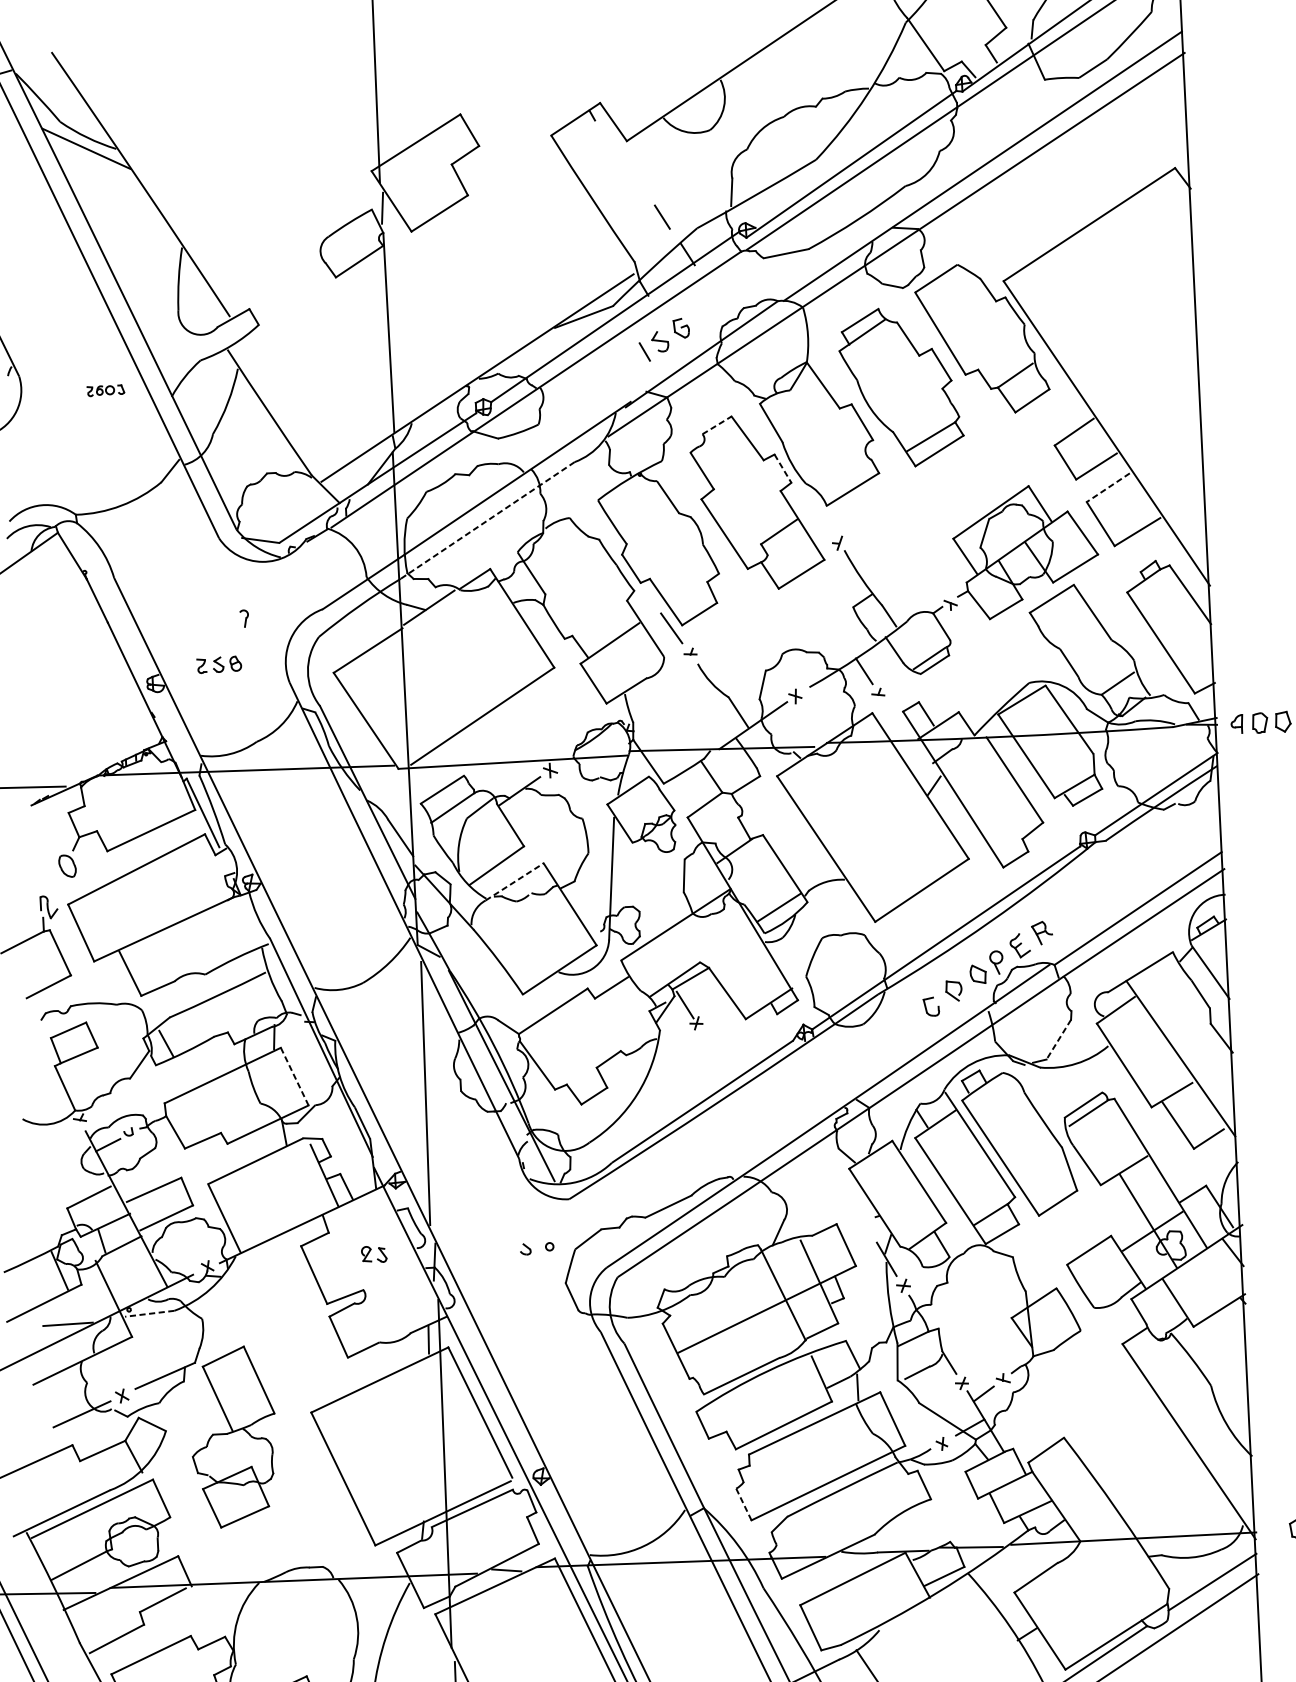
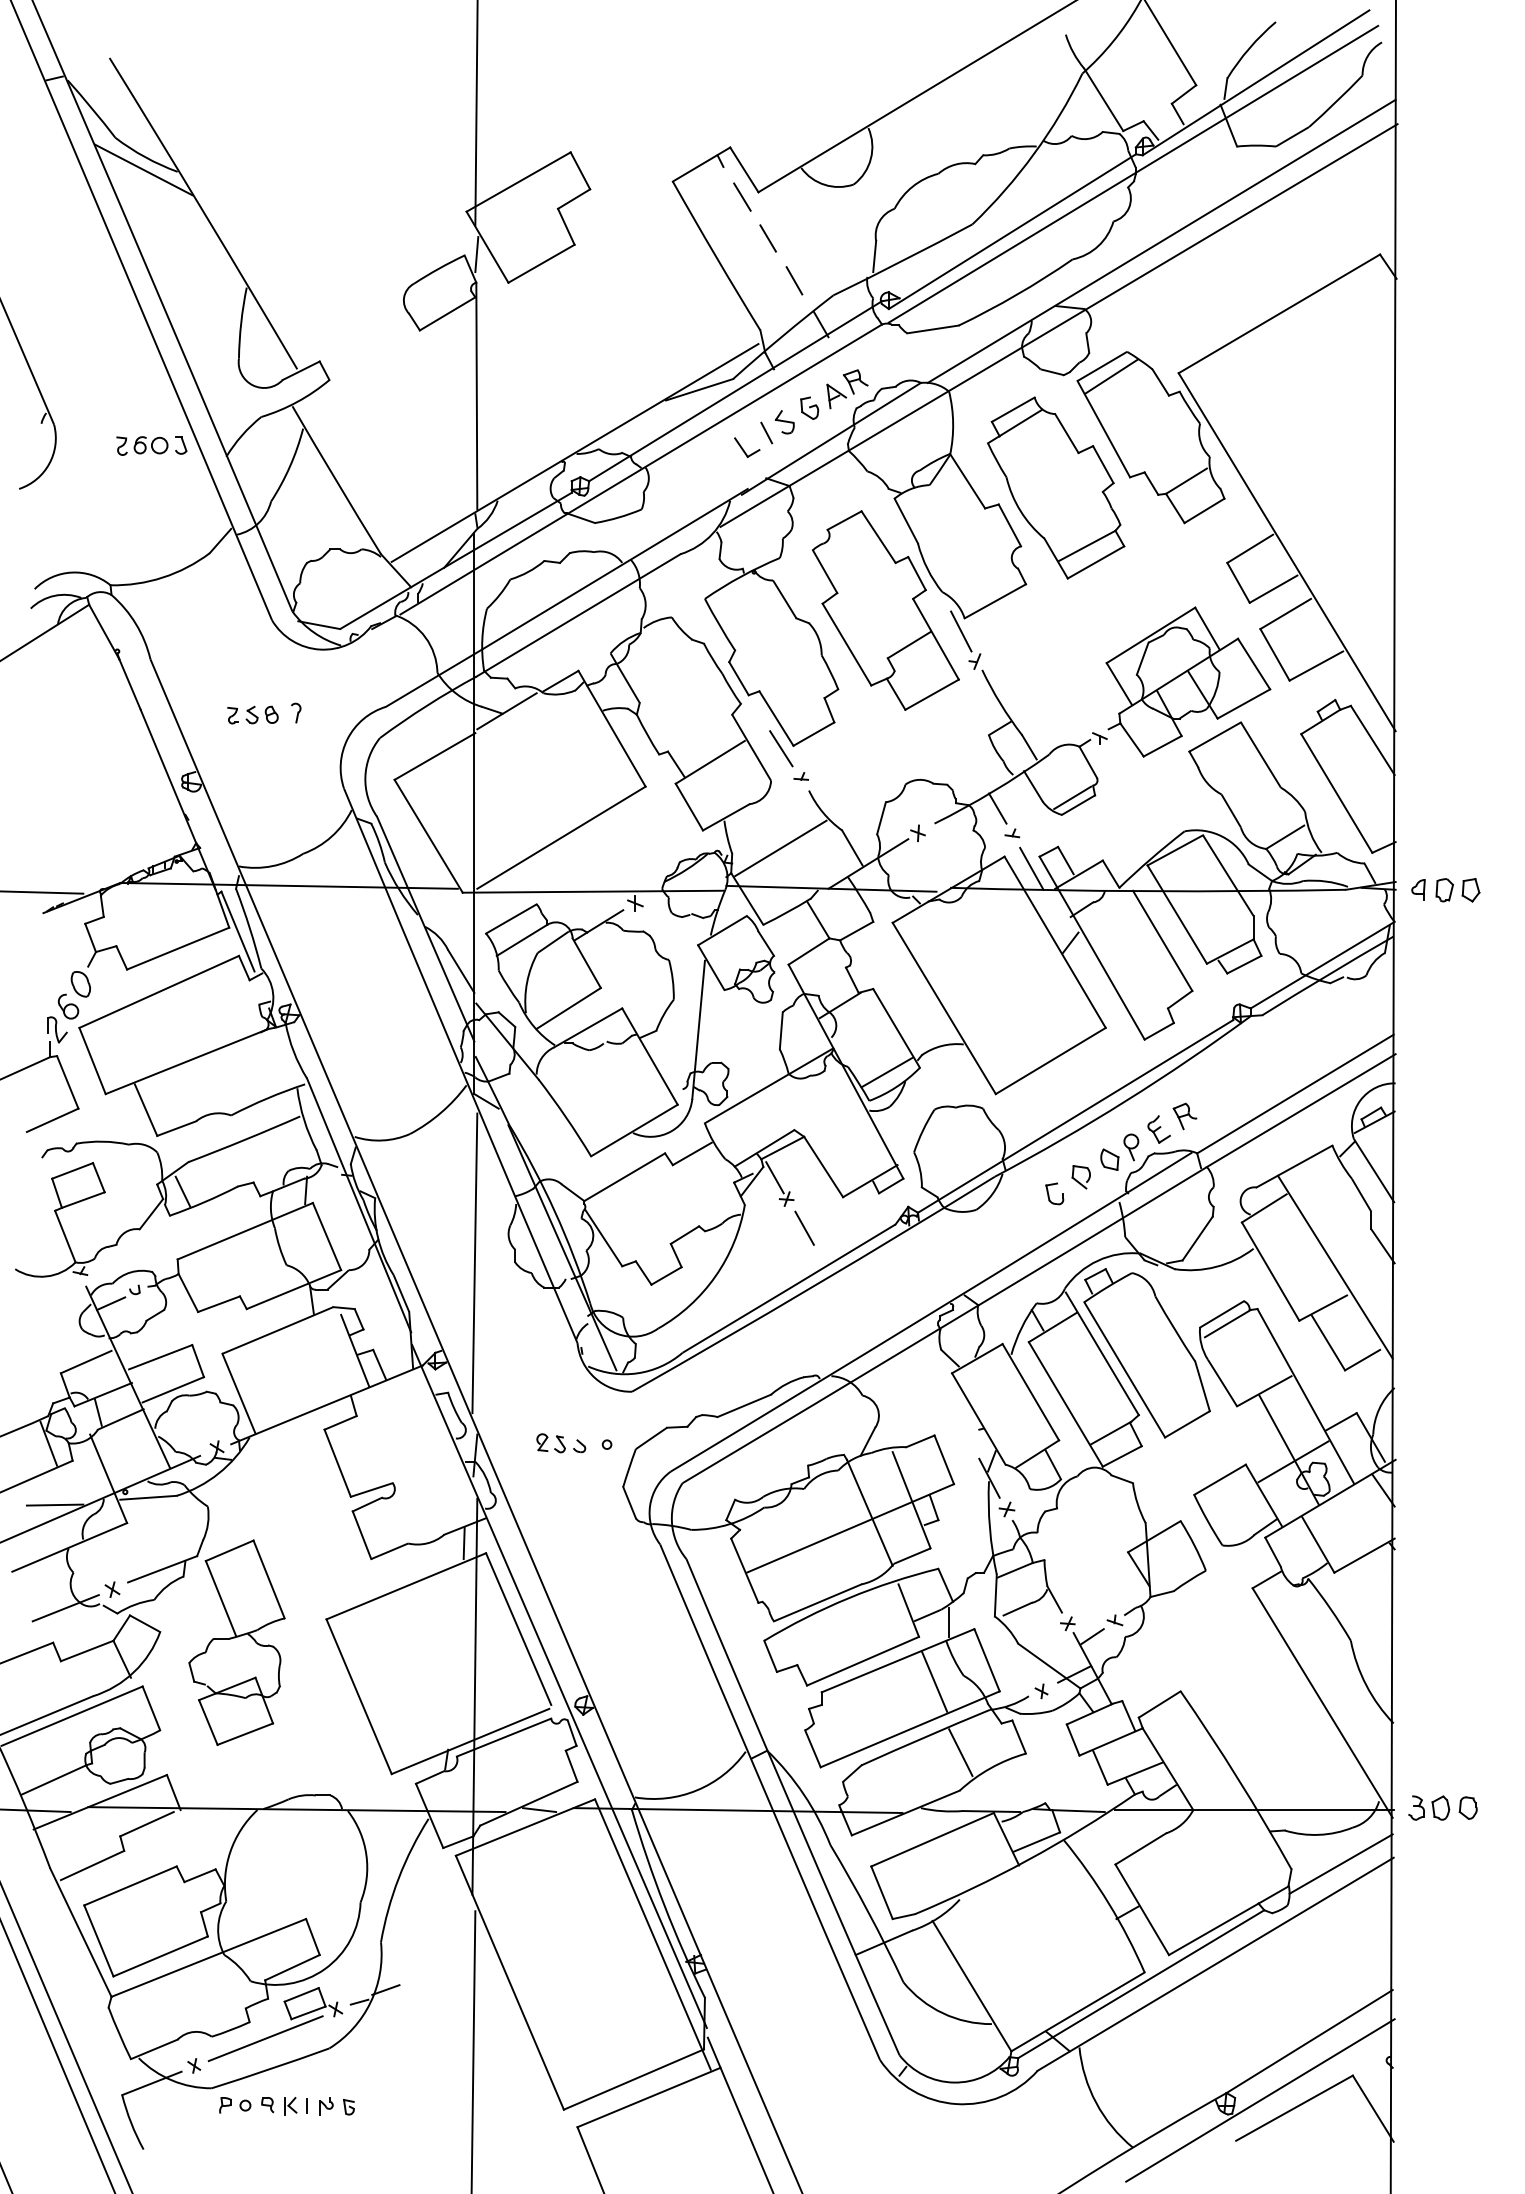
line: (613, 145) -> (742, 196), added
line: (636, 181) -> (767, 238), added
line: (944, 287) -> (1111, 376), added
part: (713, 310) -> (847, 389), added
part: (628, 365) -> (747, 447), added
part: (105, 390) -> (151, 445), size x1.67
line: (716, 425) -> (844, 520), dashed -> solid
line: (783, 468) -> (917, 573), dashed -> solid
line: (1108, 488) -> (1285, 614), dashed -> solid
line: (824, 517) -> (961, 631), added
line: (487, 520) -> (578, 615), dashed -> solid
part: (218, 664) -> (252, 714), moved
line: (675, 715) -> (780, 848), added
line: (896, 722) -> (1031, 868), added
line: (514, 881) -> (588, 1027), dashed -> solid
part: (57, 886) -> (68, 1006), added
line: (1058, 1039) -> (1197, 1238), dashed -> solid
line: (713, 1047) -> (804, 1227), added
line: (295, 1077) -> (327, 1237), dashed -> solid
part: (373, 1254) -> (550, 1443), moved
line: (149, 1313) -> (148, 1497), dashed -> solid
line: (847, 1440) -> (934, 1681), added
line: (873, 1501) -> (960, 1752), added
line: (743, 1504) -> (812, 1748), dashed -> solid
part: (1276, 1529) -> (1416, 1807), added

